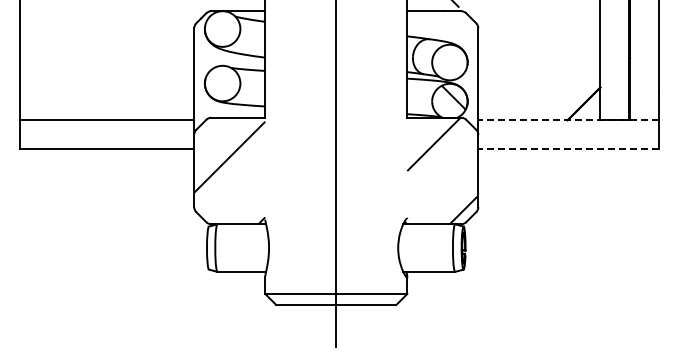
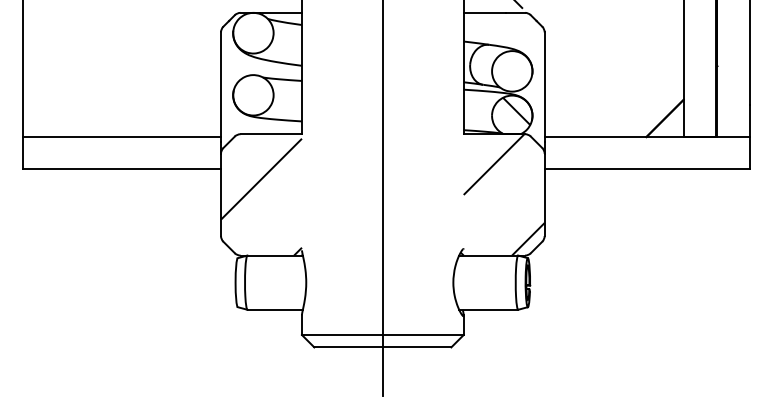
line: (567, 120) -> (646, 137), dashed -> solid
line: (567, 148) -> (646, 169), dashed -> solid

